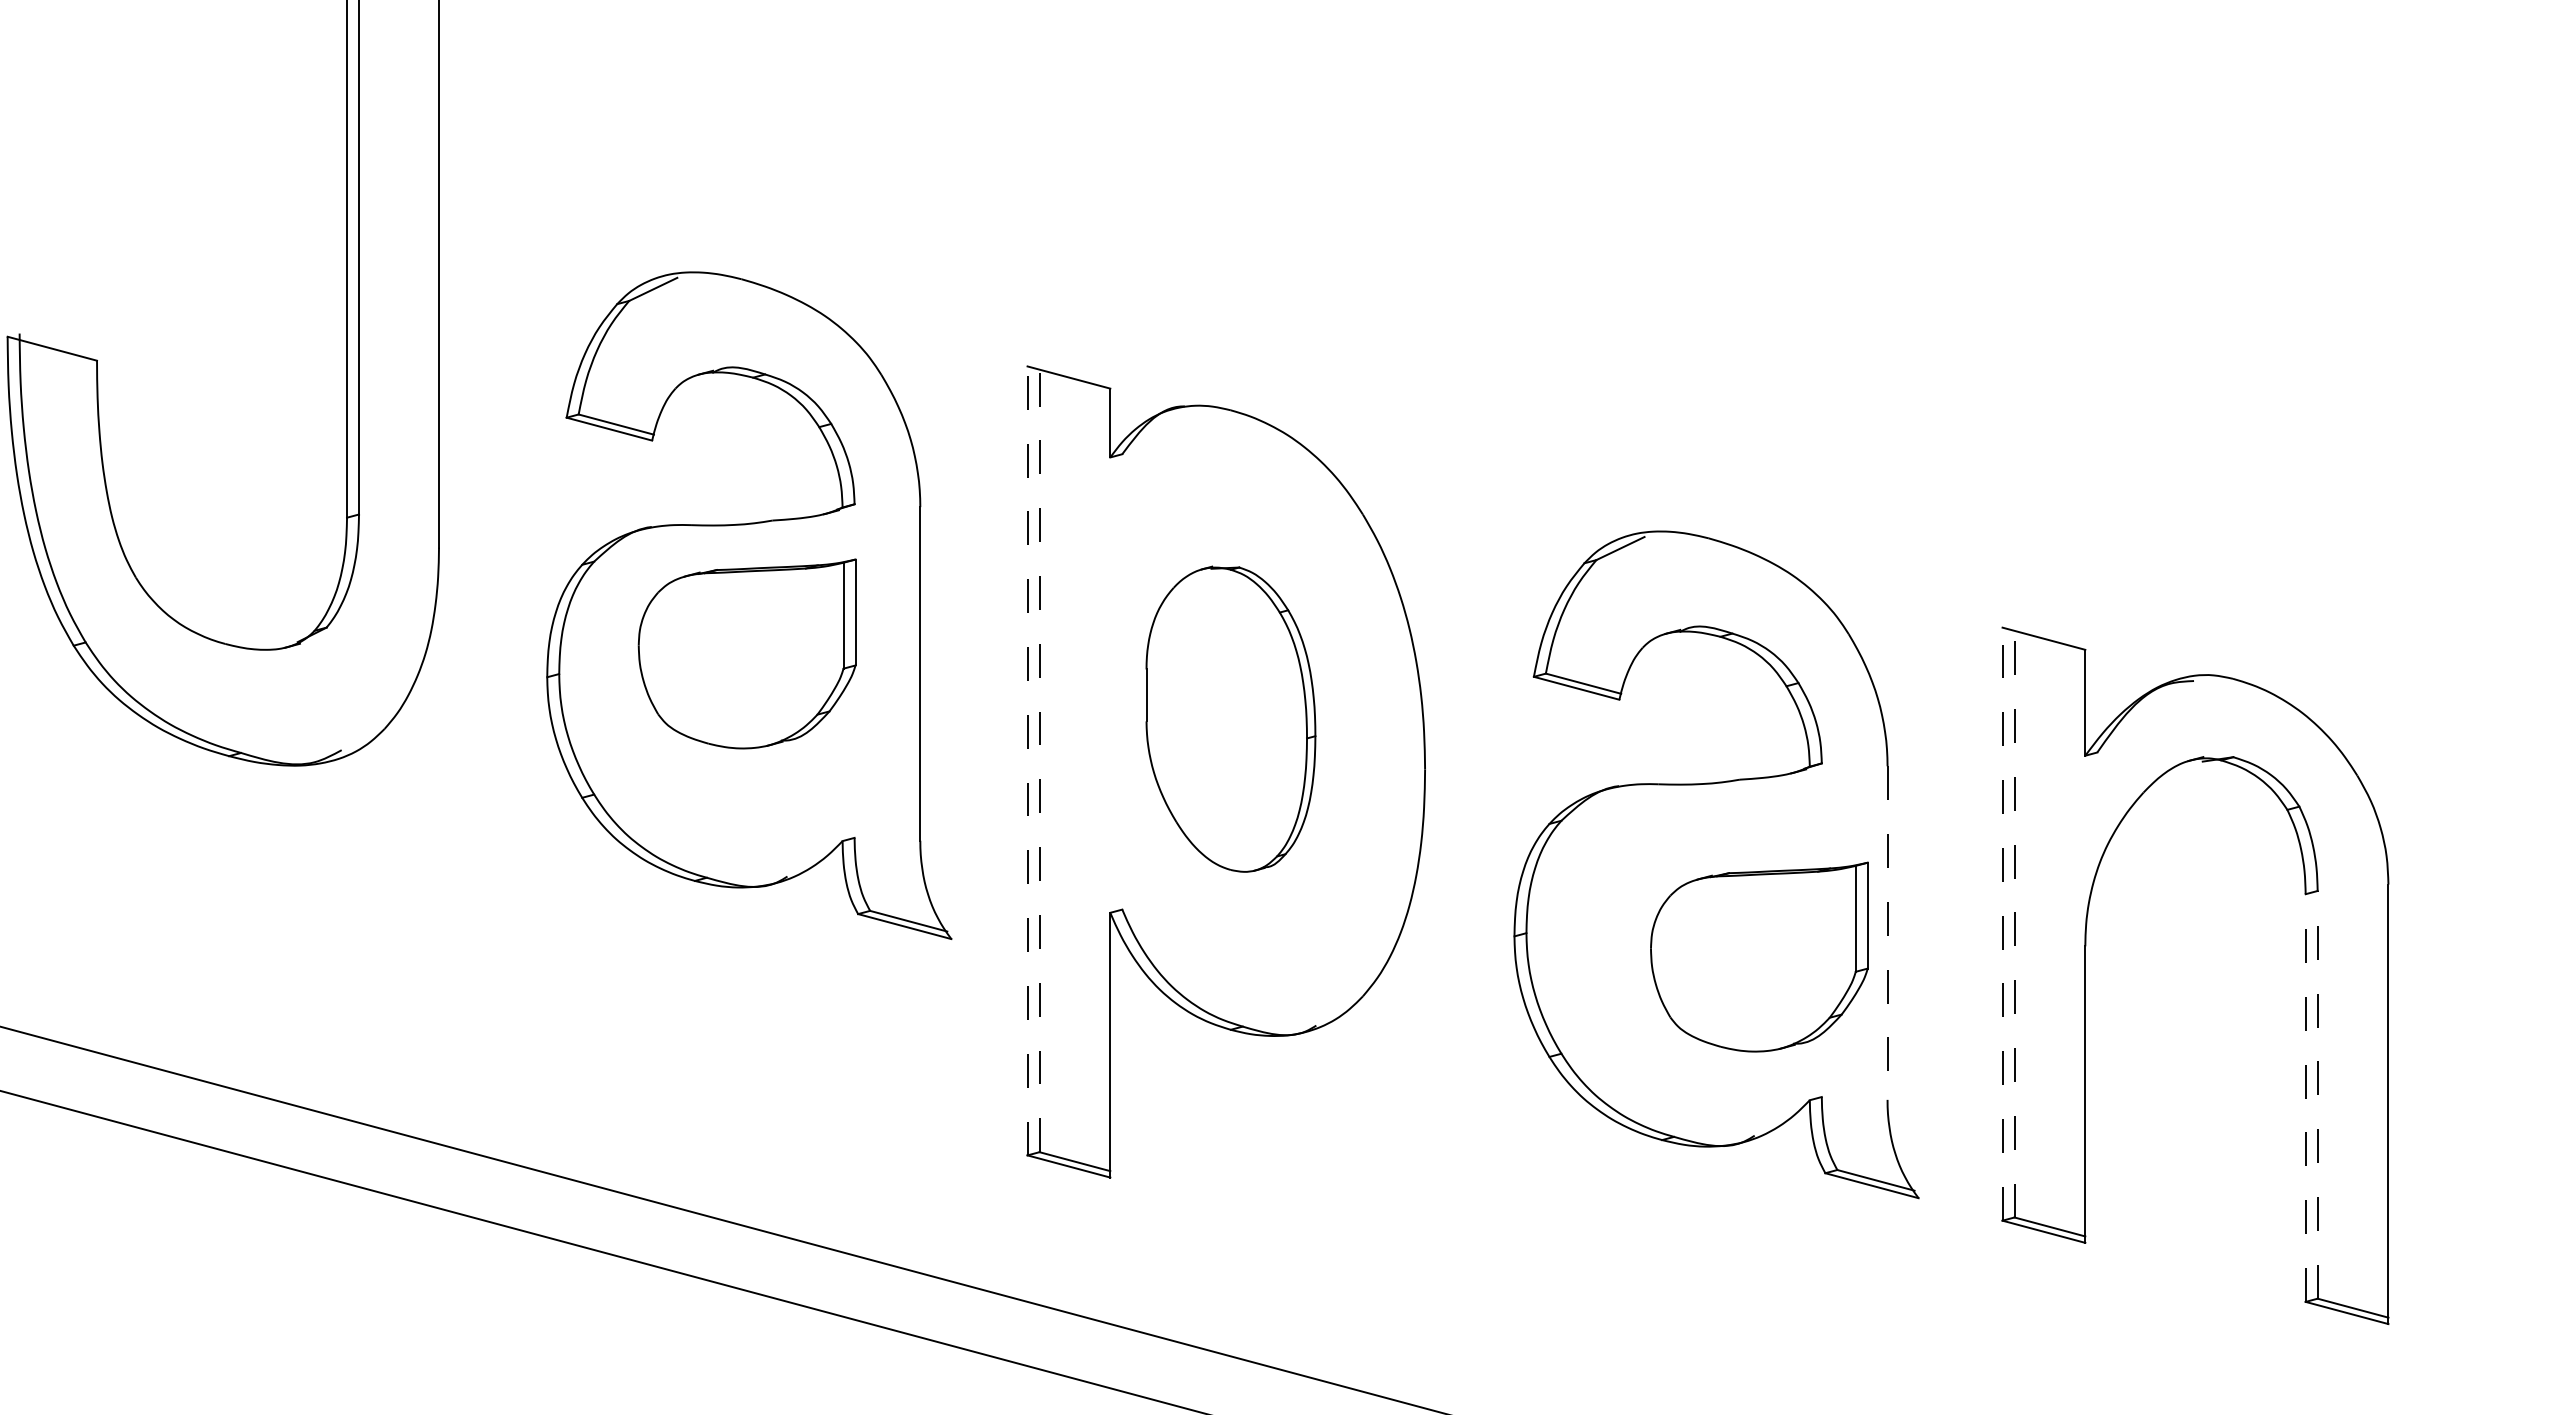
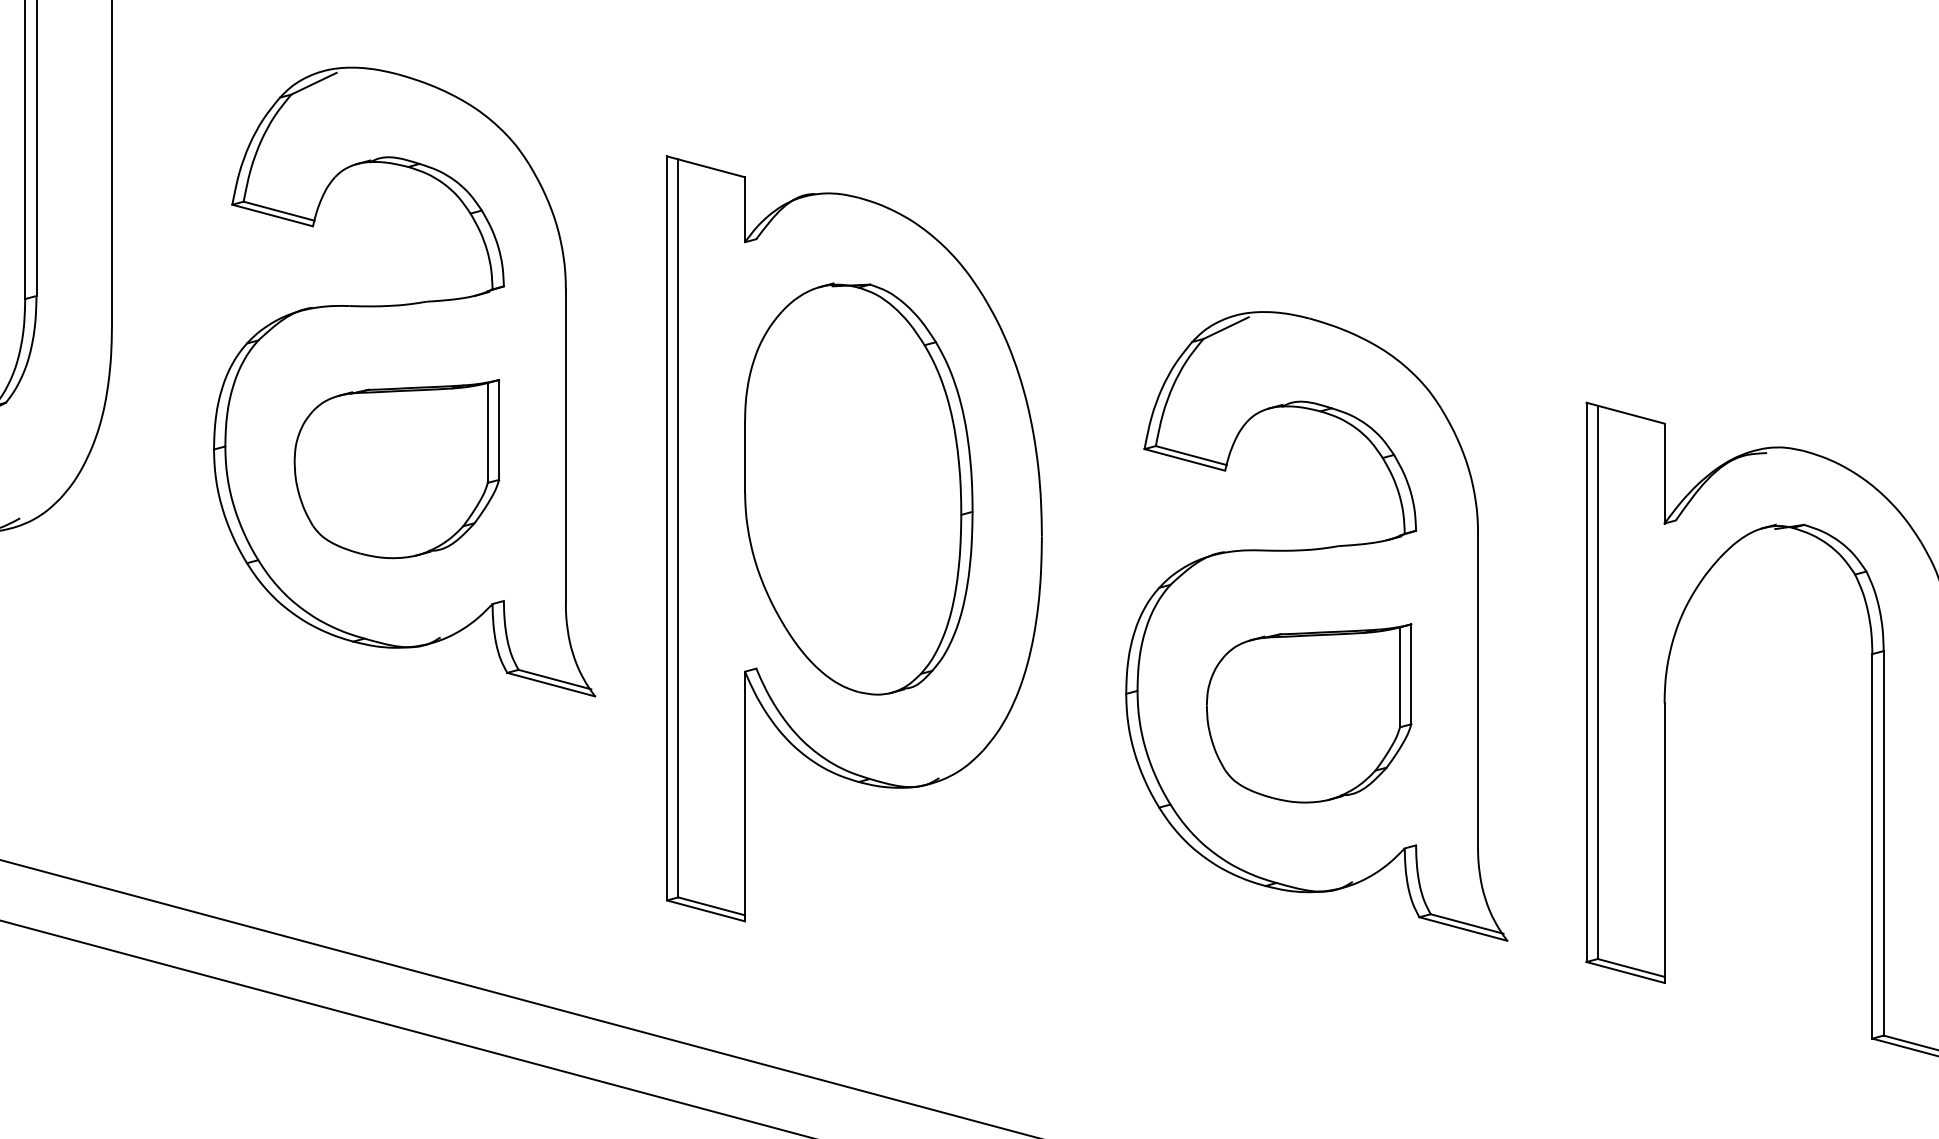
part: (746, 653) -> (396, 468), moved
part: (1230, 719) -> (858, 489), size x1.43
line: (1027, 760) -> (666, 528), dashed -> solid
line: (1039, 760) -> (678, 528), dashed -> solid
line: (2014, 923) -> (1597, 681), dashed -> solid
line: (2002, 924) -> (1586, 682), dashed -> solid
line: (1887, 933) -> (1478, 691), dashed -> solid
part: (1759, 956) -> (1309, 712), moved
line: (2317, 1094) -> (1883, 843), dashed -> solid
line: (2305, 1098) -> (1872, 846), dashed -> solid

